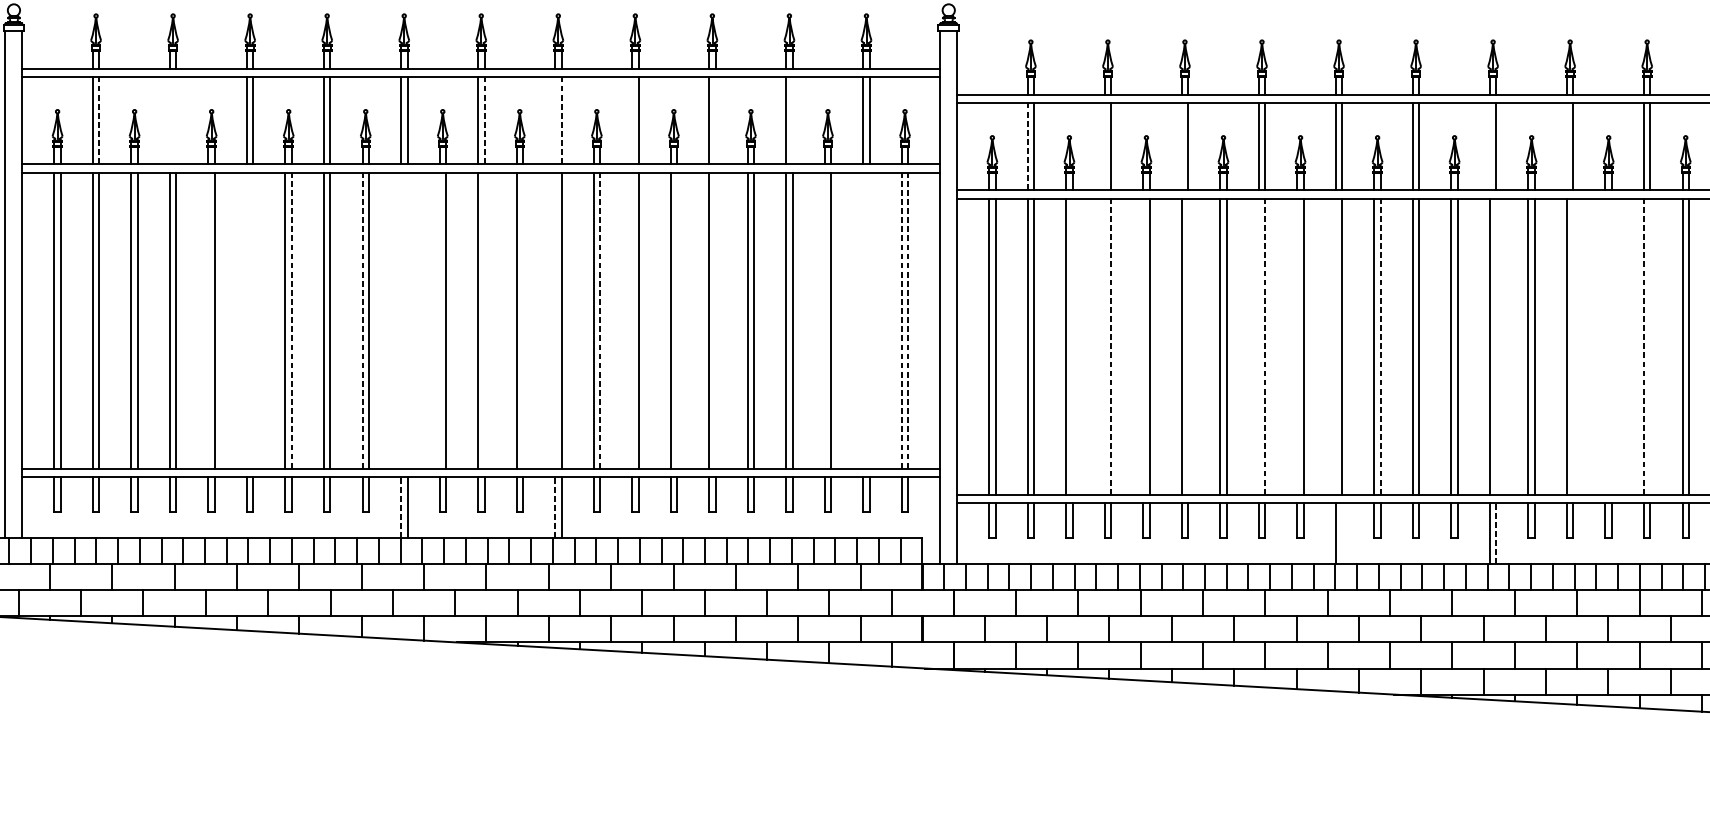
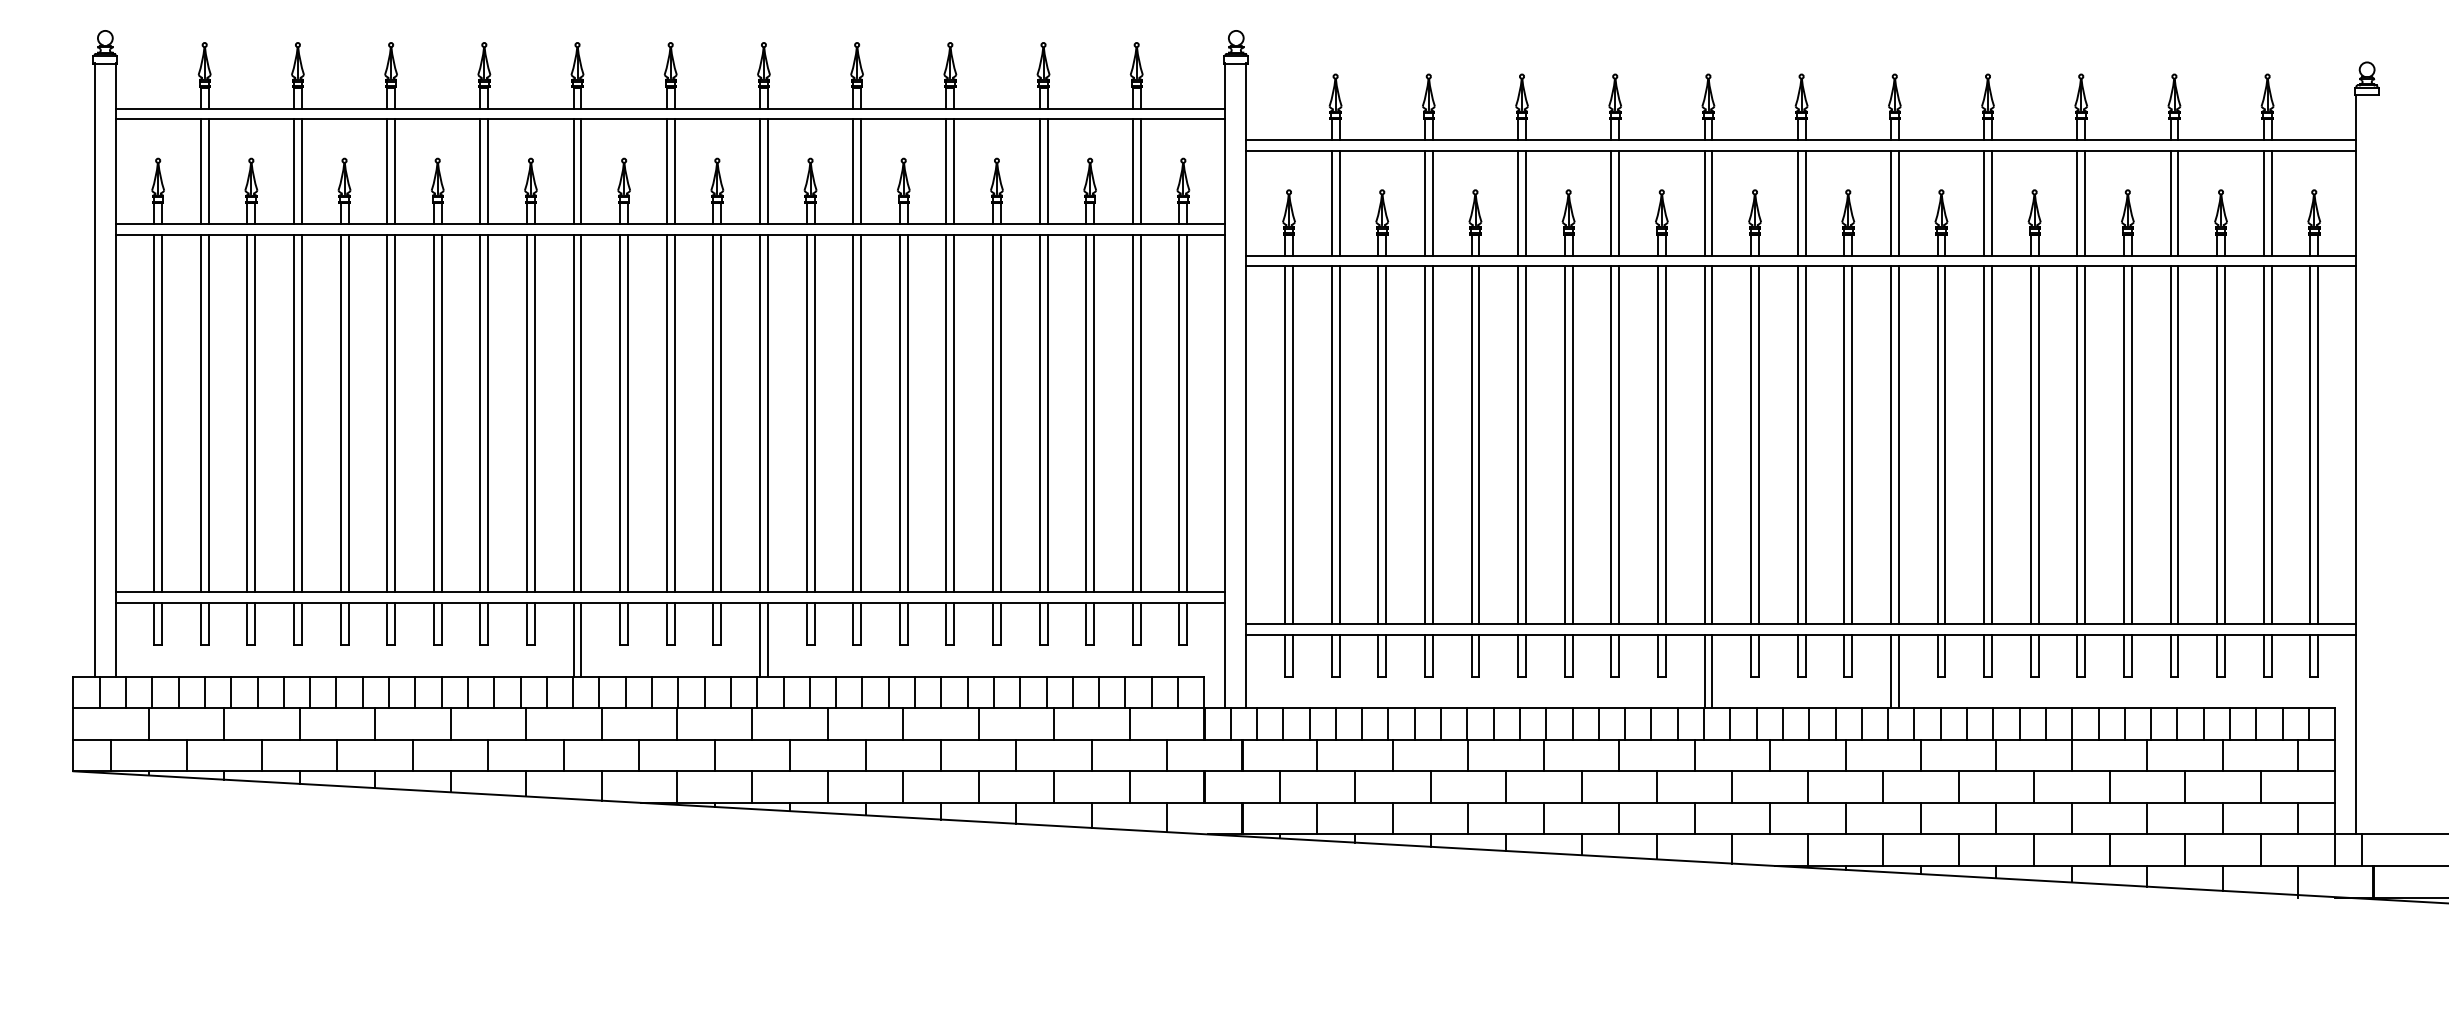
line: (99, 120) -> (208, 171), dashed -> solid
line: (170, 120) -> (294, 171), added
line: (176, 120) -> (301, 171), added
line: (484, 120) -> (674, 171), dashed -> solid
line: (555, 120) -> (760, 171), added
line: (561, 120) -> (767, 171), dashed -> solid
line: (632, 120) -> (853, 171), added
line: (715, 120) -> (954, 171), added
line: (792, 120) -> (1047, 171), added
line: (1027, 146) -> (1331, 203), dashed -> solid
line: (1104, 146) -> (1424, 202), added
line: (1182, 146) -> (1518, 202), added
line: (1489, 146) -> (1890, 202), added
line: (1567, 146) -> (1984, 202), added
line: (208, 320) -> (340, 413), added
line: (247, 320) -> (387, 413), added
line: (253, 320) -> (395, 413), added
line: (291, 320) -> (441, 413), dashed -> solid
line: (362, 320) -> (527, 413), dashed -> solid
line: (400, 320) -> (573, 413), added
line: (407, 320) -> (581, 413), added
line: (439, 320) -> (620, 413), added
line: (484, 320) -> (674, 413), added
line: (523, 320) -> (721, 413), added
line: (555, 320) -> (760, 413), added
line: (600, 320) -> (814, 413), dashed -> solid
line: (632, 320) -> (853, 413), added
line: (676, 320) -> (907, 413), added
line: (715, 320) -> (954, 413), added
line: (824, 320) -> (1086, 413), added
line: (862, 320) -> (1132, 413), added
line: (869, 320) -> (1140, 413), added
line: (901, 320) -> (1179, 413), dashed -> solid
line: (908, 320) -> (1187, 413), dashed -> solid
line: (1072, 347) -> (1386, 445), added
line: (1104, 347) -> (1424, 445), added
line: (1110, 347) -> (1432, 445), dashed -> solid
line: (1143, 347) -> (1471, 445), added
line: (1187, 347) -> (1525, 445), added
line: (1258, 347) -> (1611, 445), added
line: (1265, 347) -> (1619, 445), dashed -> solid
line: (1296, 347) -> (1657, 445), added
line: (1335, 347) -> (1704, 445), added
line: (1381, 347) -> (1759, 445), dashed -> solid
line: (1496, 347) -> (1898, 445), added
line: (1573, 347) -> (1991, 445), added
line: (1605, 347) -> (2030, 445), added
line: (1611, 347) -> (2038, 445), added
line: (1644, 347) -> (2077, 445), dashed -> solid
line: (1650, 347) -> (2085, 445), added
line: (400, 507) -> (573, 639), dashed -> solid
line: (555, 507) -> (760, 639), dashed -> solid
line: (1342, 533) -> (1712, 671), added
line: (1496, 533) -> (1898, 671), dashed -> solid

